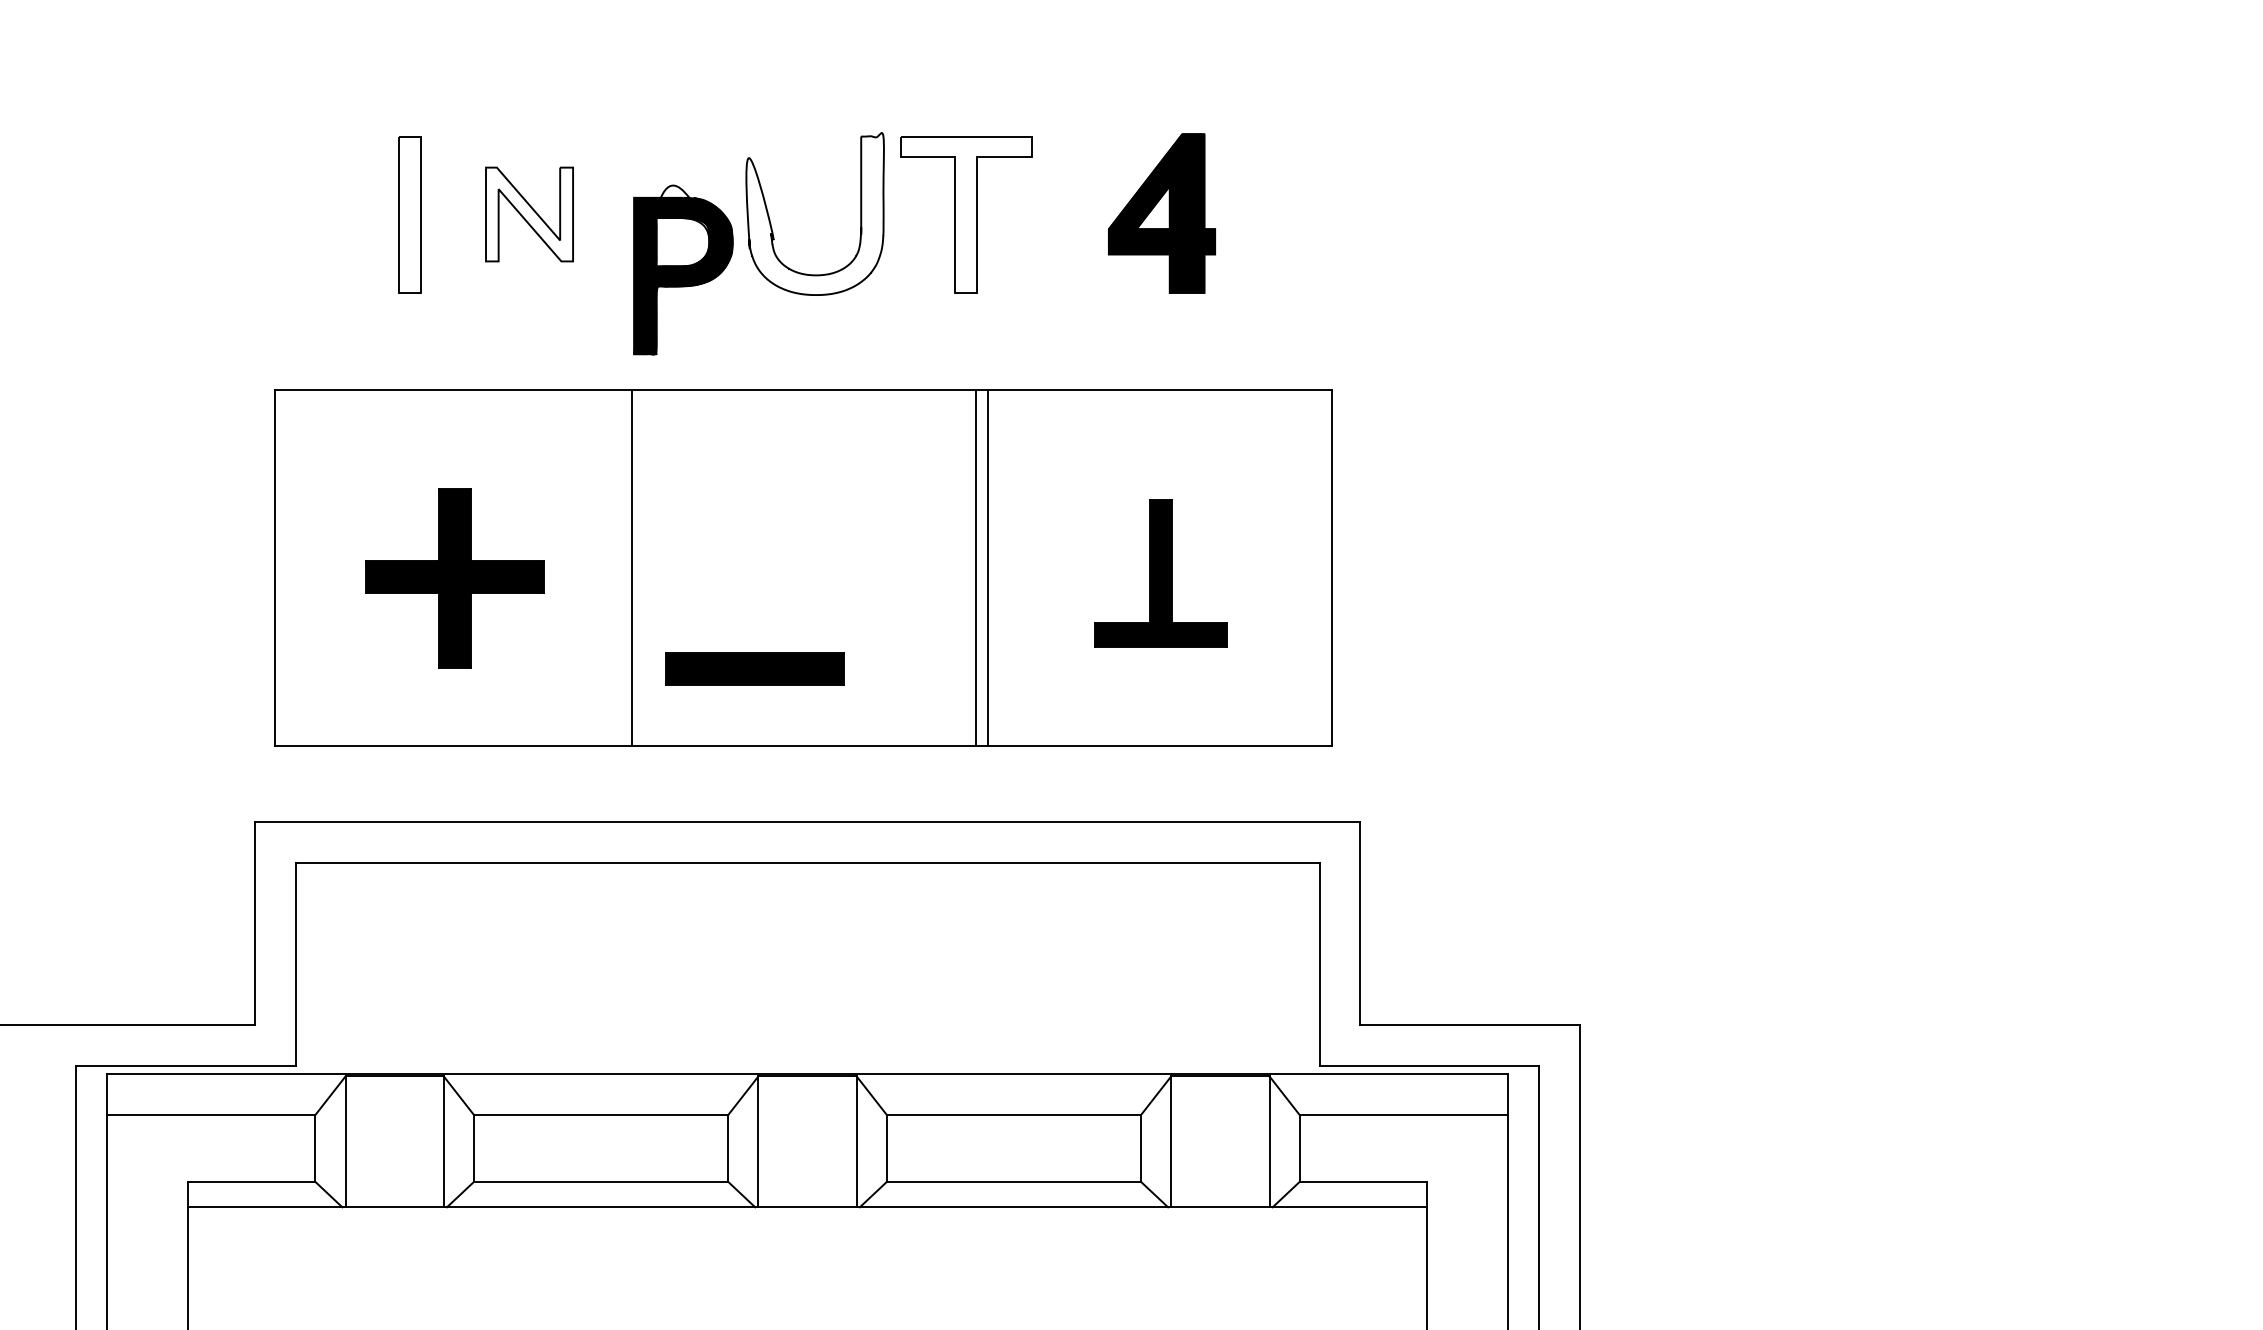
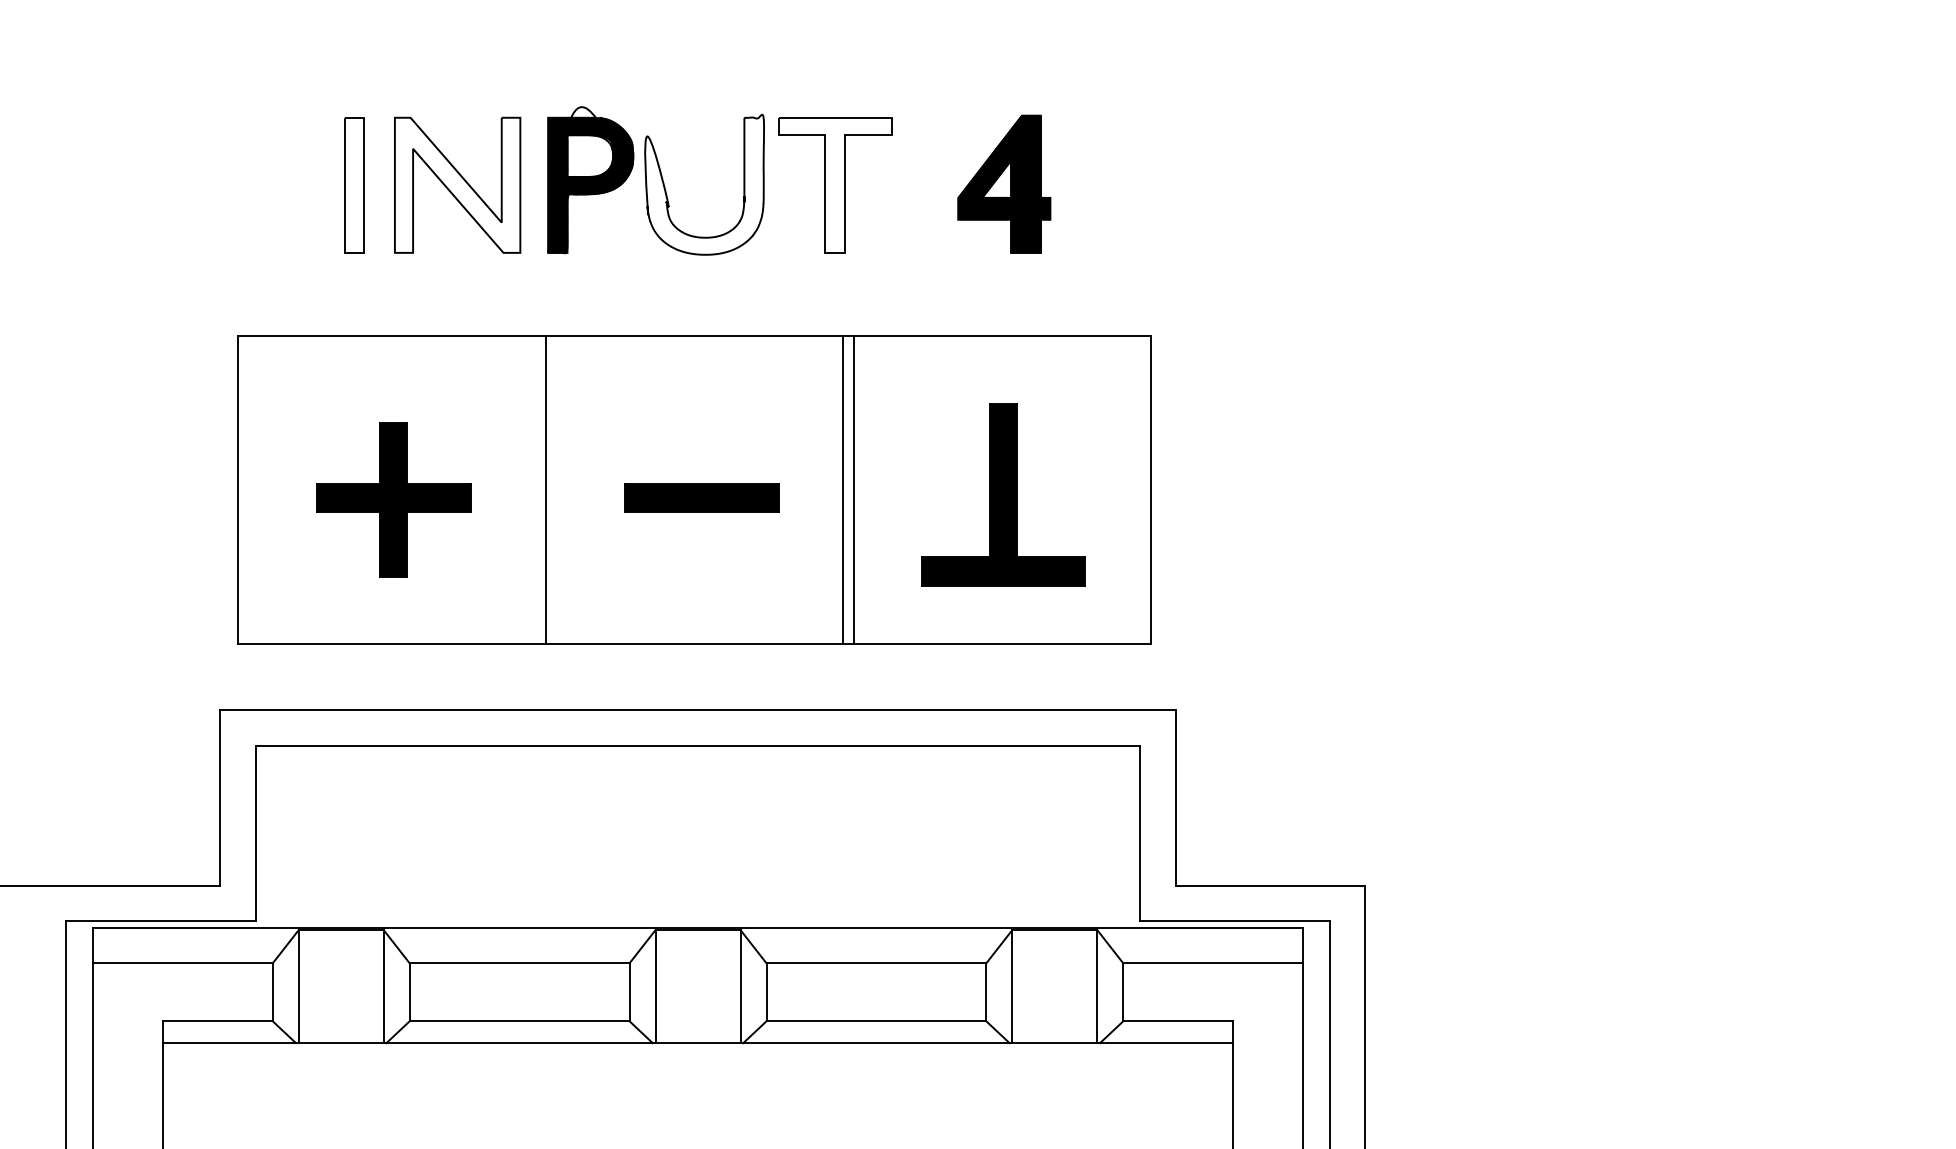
part: (529, 213) -> (457, 184), size x1.67
part: (683, 270) -> (590, 180), moved
part: (1161, 572) -> (1003, 494), size x1.43
part: (754, 668) -> (701, 497), moved

